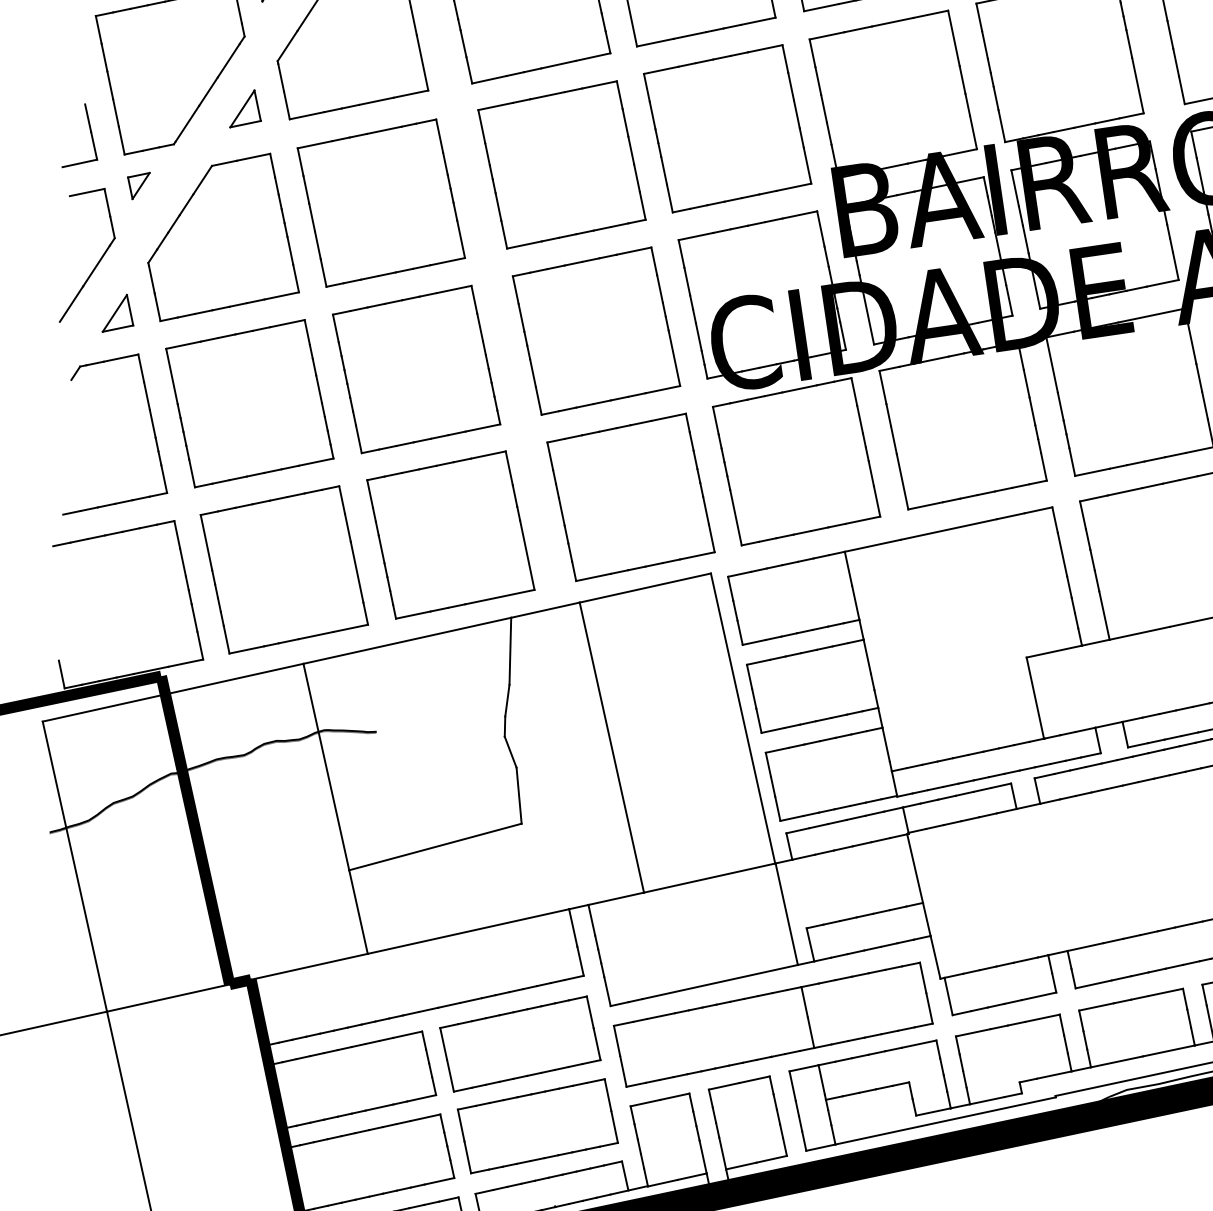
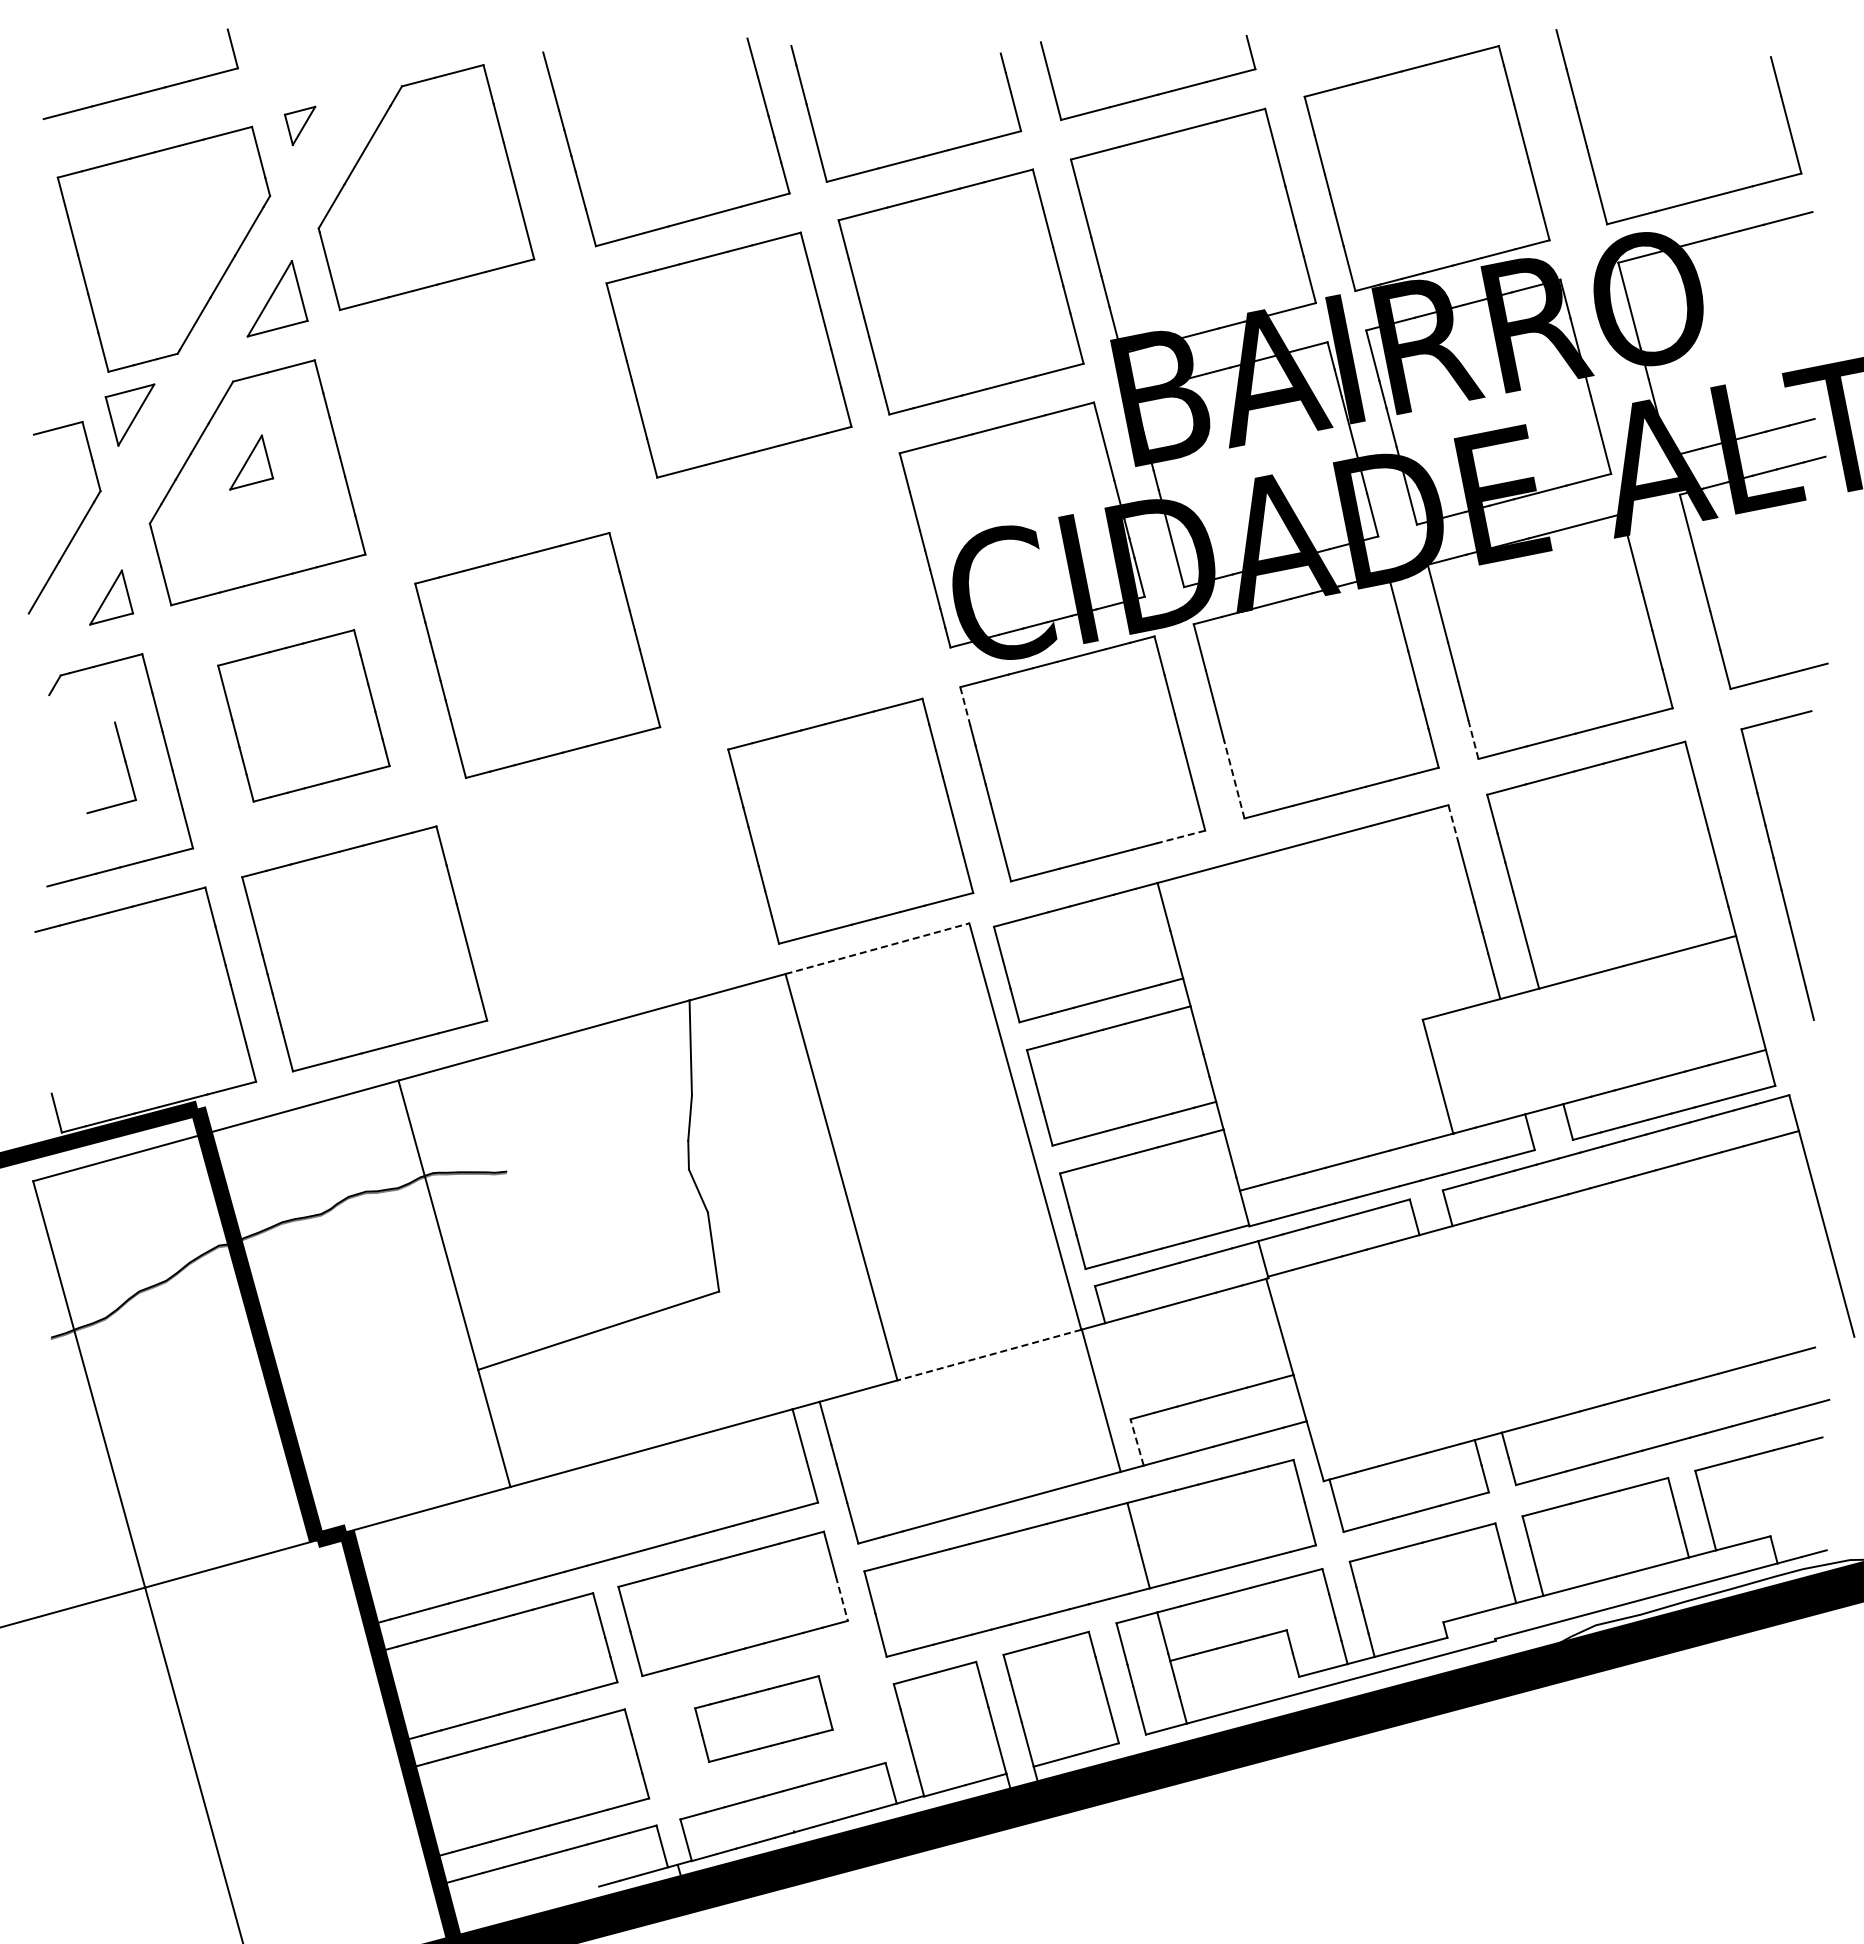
part: (246, 108) -> (277, 298), size x1.4
part: (90, 132) -> (124, 762), moved
part: (138, 186) -> (130, 415), size x1.6
part: (381, 202) -> (475, 421), removed
part: (222, 223) -> (251, 462), added
part: (596, 330) -> (789, 587), removed
part: (249, 403) -> (303, 715), size x0.7
line: (715, 420) -> (965, 706), solid -> dashed
line: (1072, 462) -> (1473, 739), solid -> dashed
line: (902, 481) -> (1234, 779), solid -> dashed
line: (862, 520) -> (1180, 837), solid -> dashed
line: (1055, 520) -> (1453, 823), solid -> dashed
part: (450, 534) -> (597, 887), removed
line: (645, 587) -> (877, 948), solid -> dashed
line: (708, 878) -> (988, 1355), solid -> dashed
line: (810, 944) -> (1137, 1442), solid -> dashed
line: (597, 1044) -> (842, 1599), solid -> dashed
part: (537, 1125) -> (763, 1718), size x0.6

